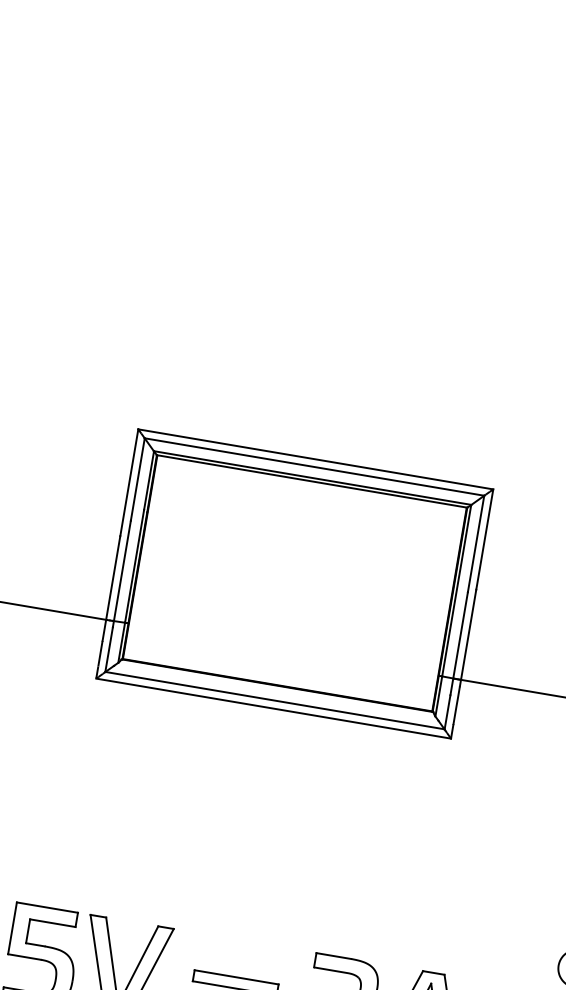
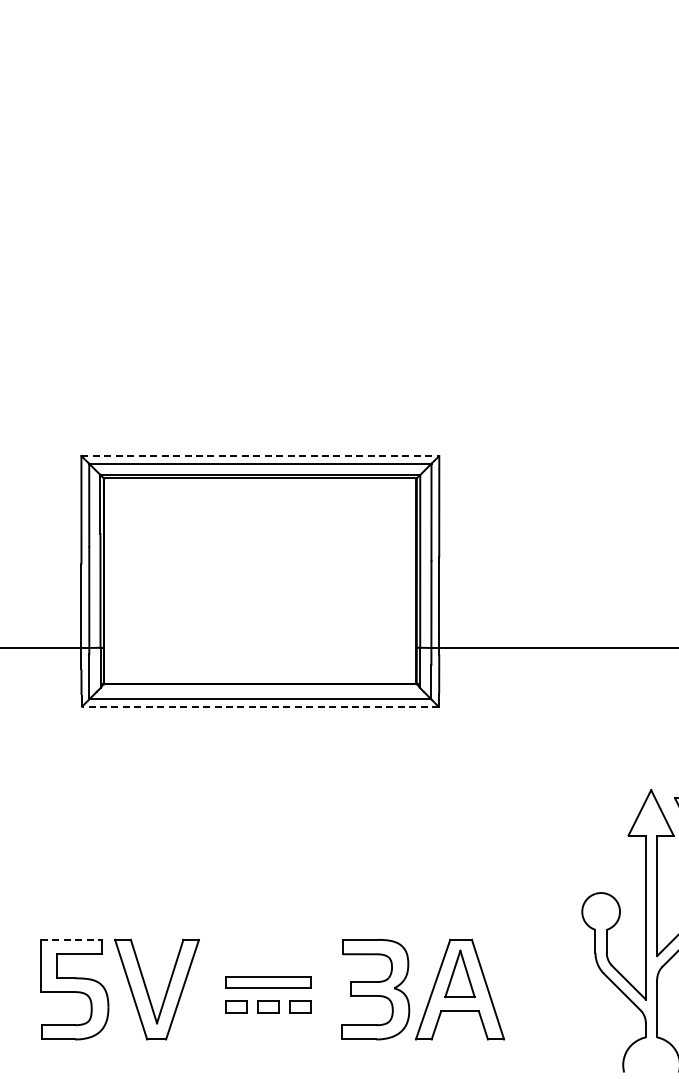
line: (315, 459) -> (260, 456), solid -> dashed
line: (273, 708) -> (260, 707), solid -> dashed
line: (47, 907) -> (71, 939), solid -> dashed

